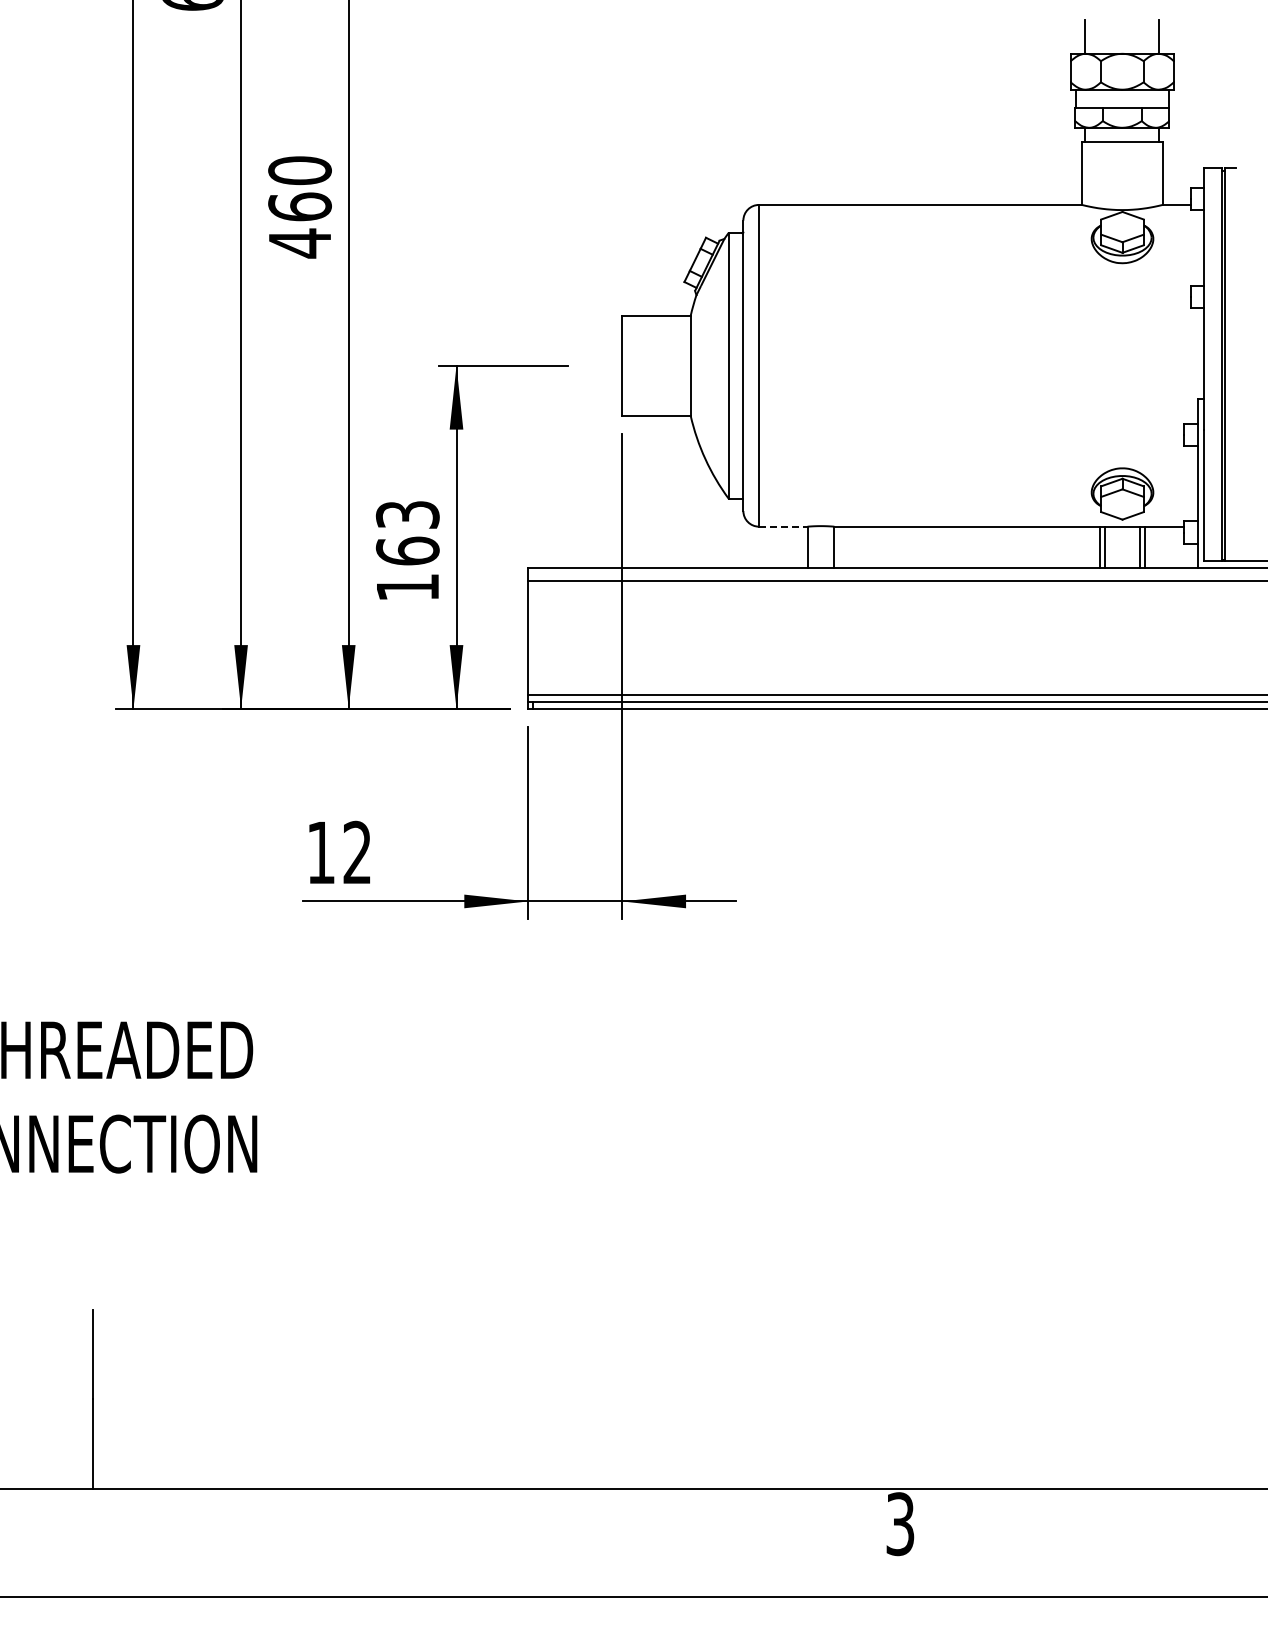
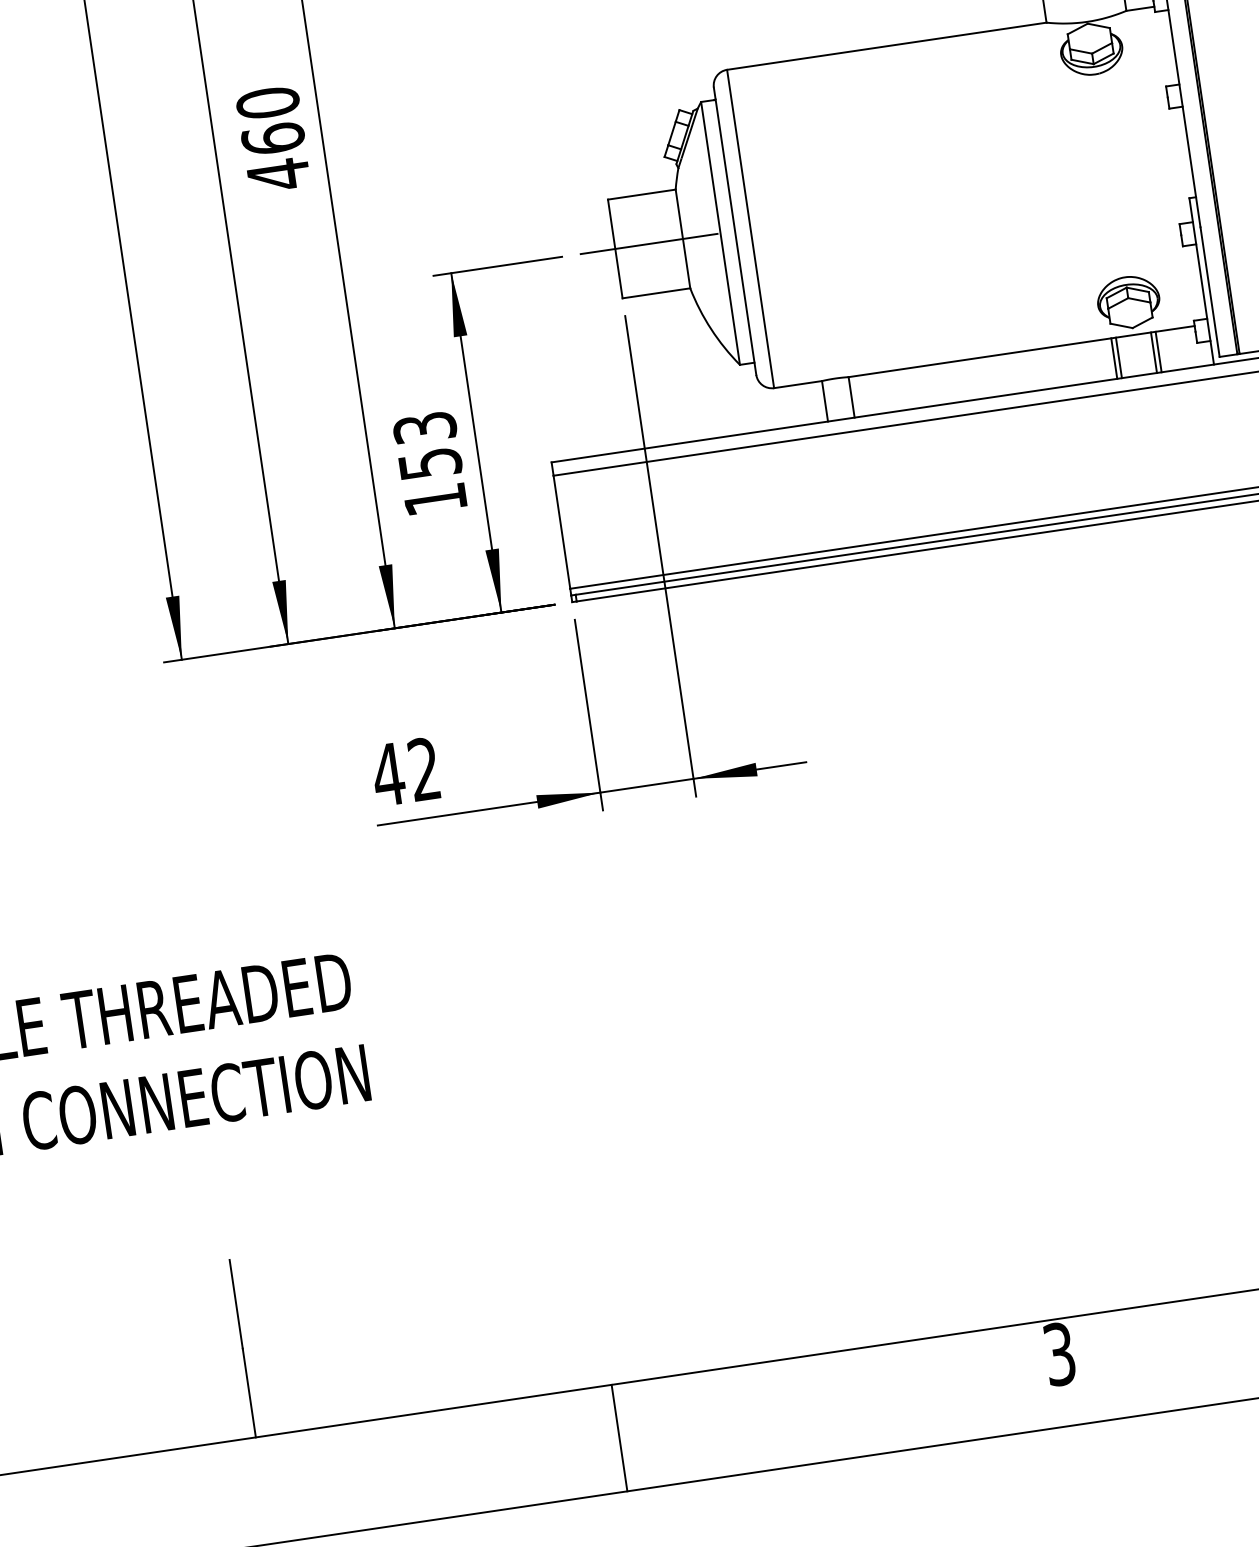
line: (656, 365) -> (649, 243), added
line: (783, 526) -> (798, 384), dashed -> solid
text: (407, 550) -> (429, 463), 163 -> 153
text: (321, 852) -> (388, 774), 12 -> 42
line: (452, 1542) -> (619, 1437), added

